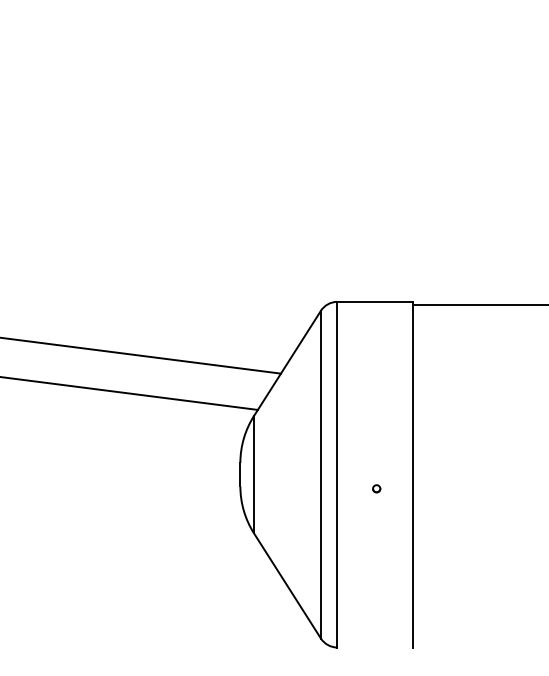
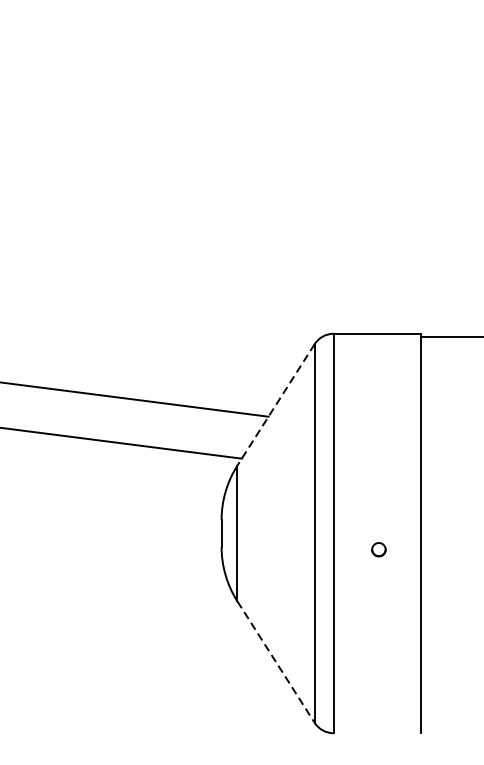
line: (287, 363) -> (276, 405), solid -> dashed
part: (376, 488) -> (378, 549), size x1.6
line: (287, 586) -> (276, 662), solid -> dashed

